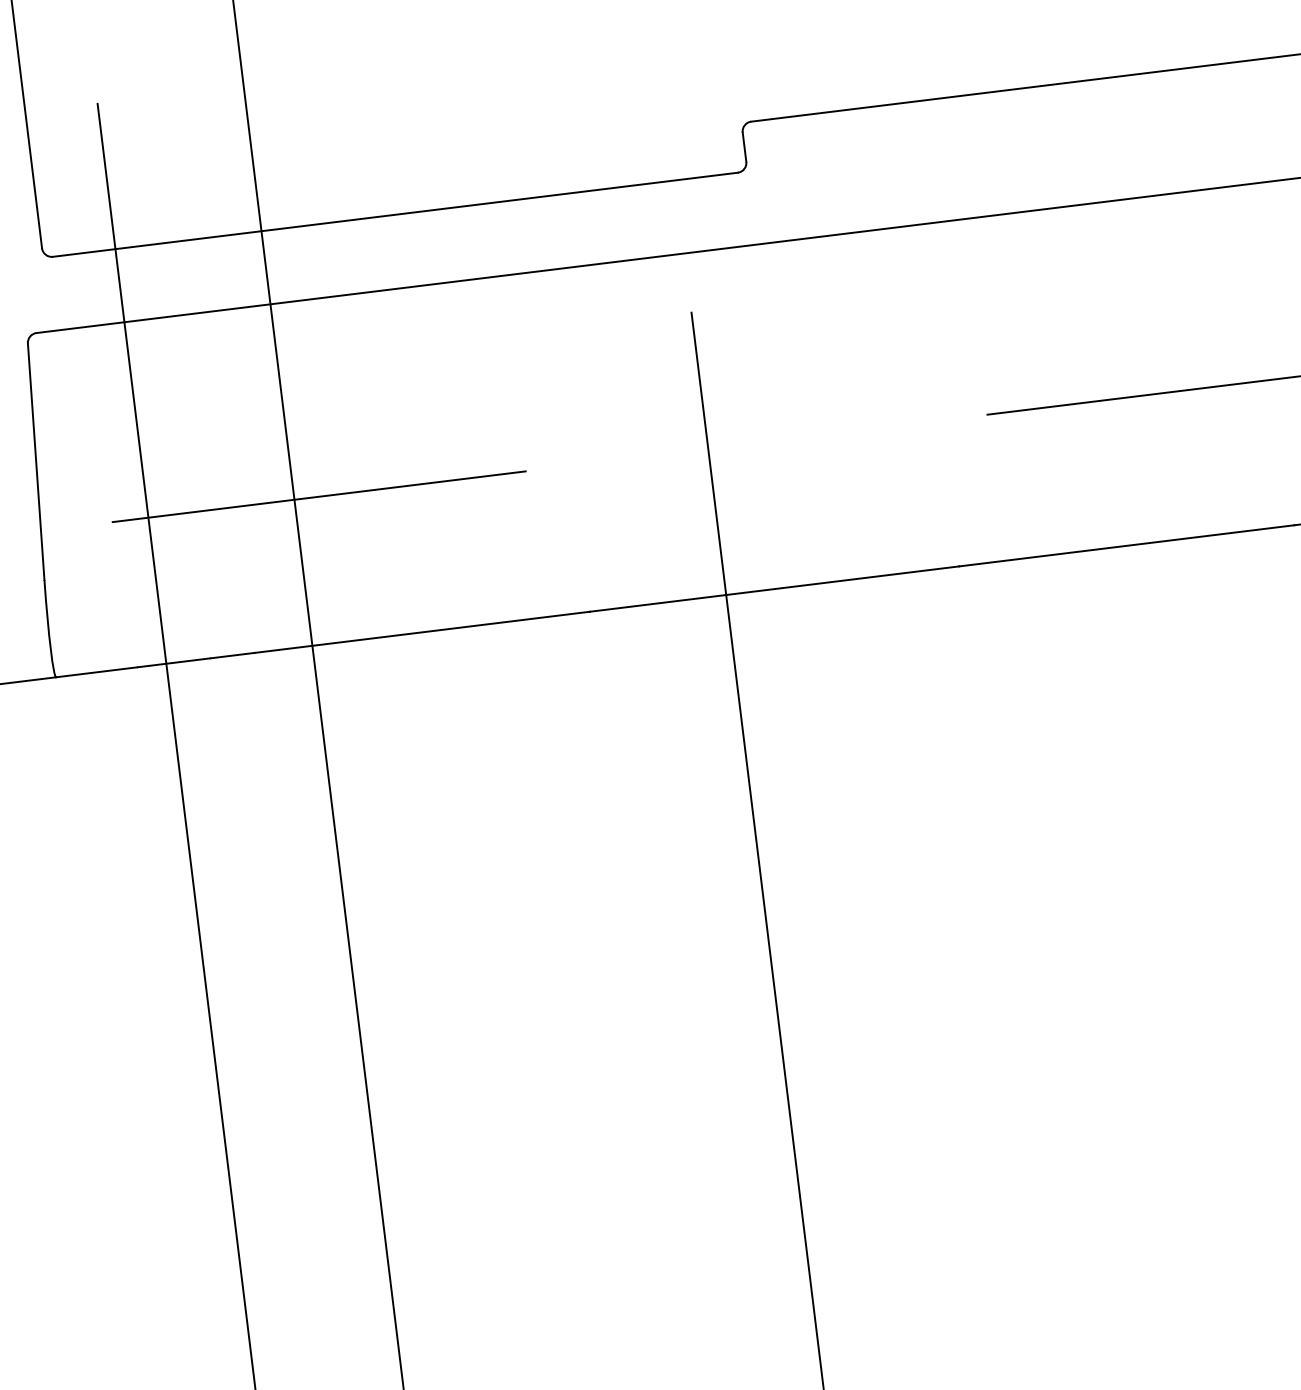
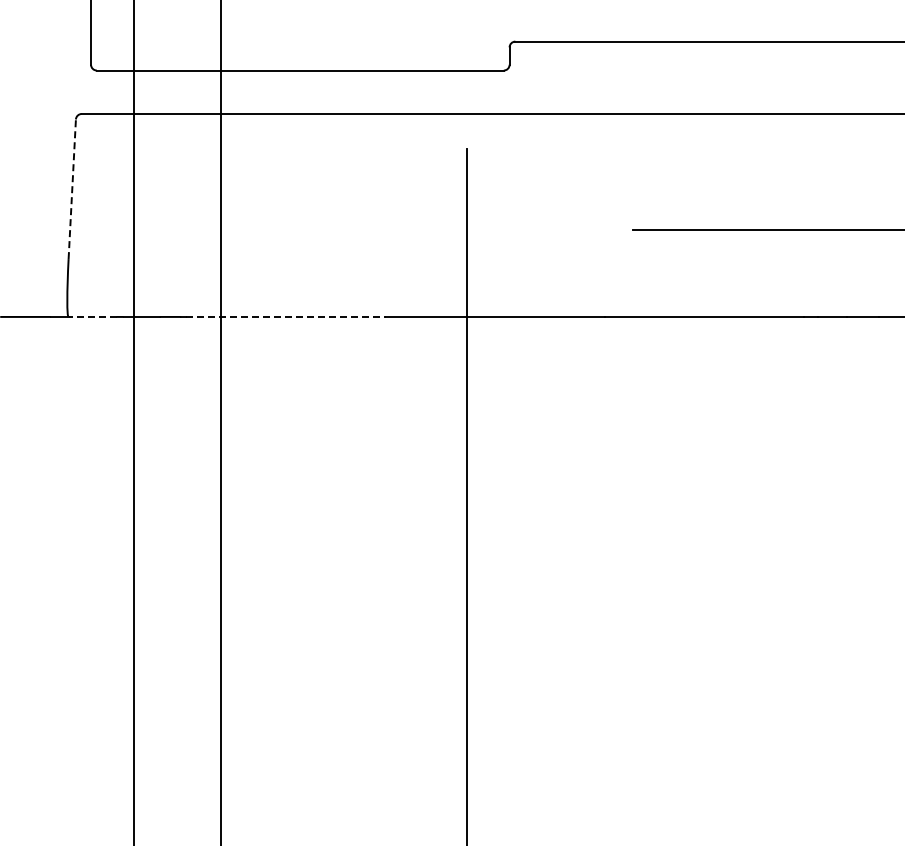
line: (36, 461) -> (72, 189), solid -> dashed
line: (319, 497) -> (235, 230), removed
line: (422, 631) -> (286, 316), solid -> dashed
line: (96, 671) -> (92, 316), solid -> dashed

